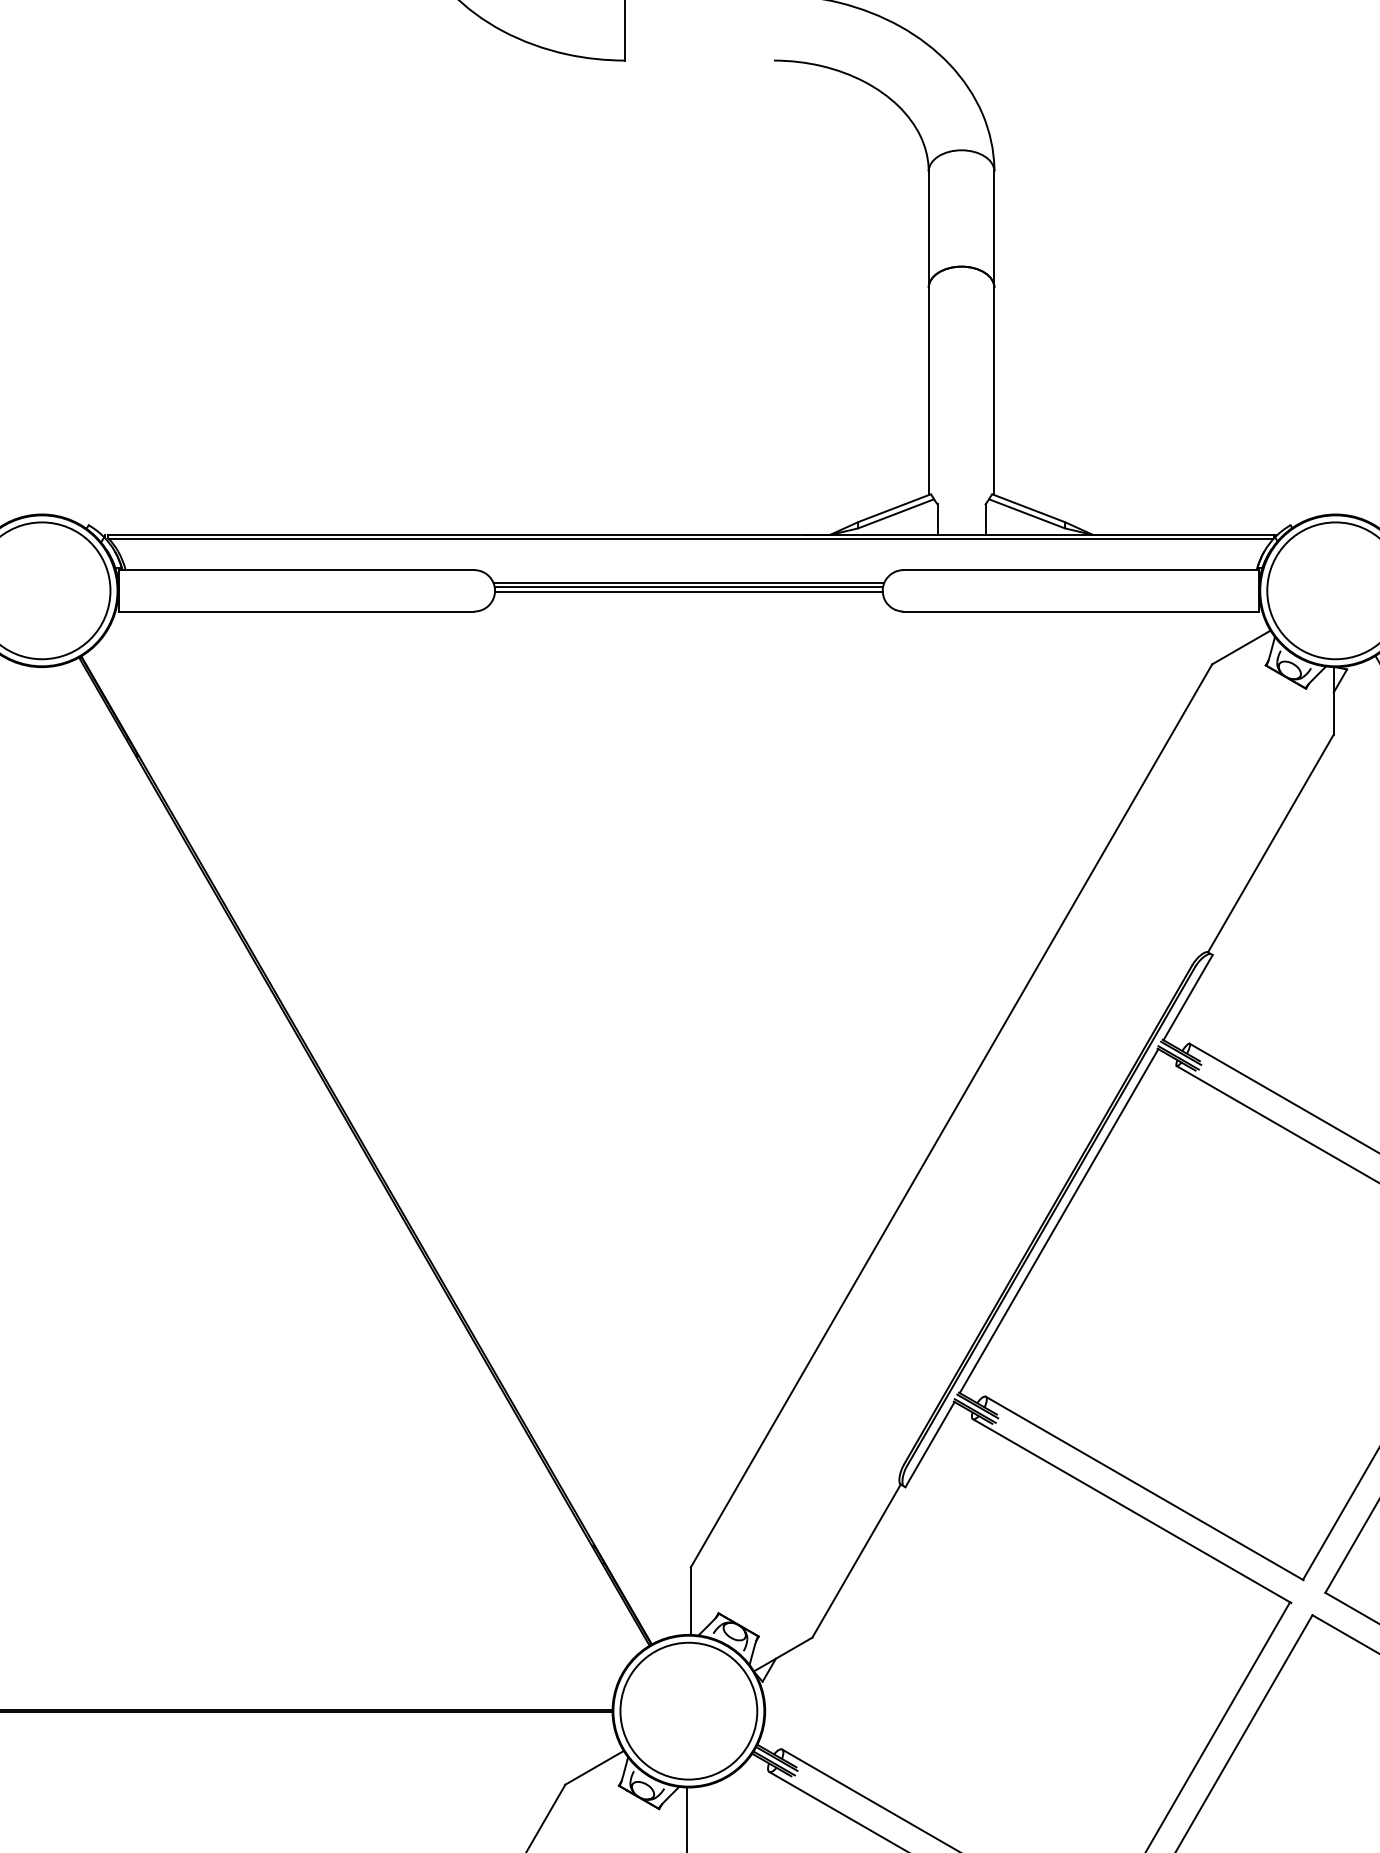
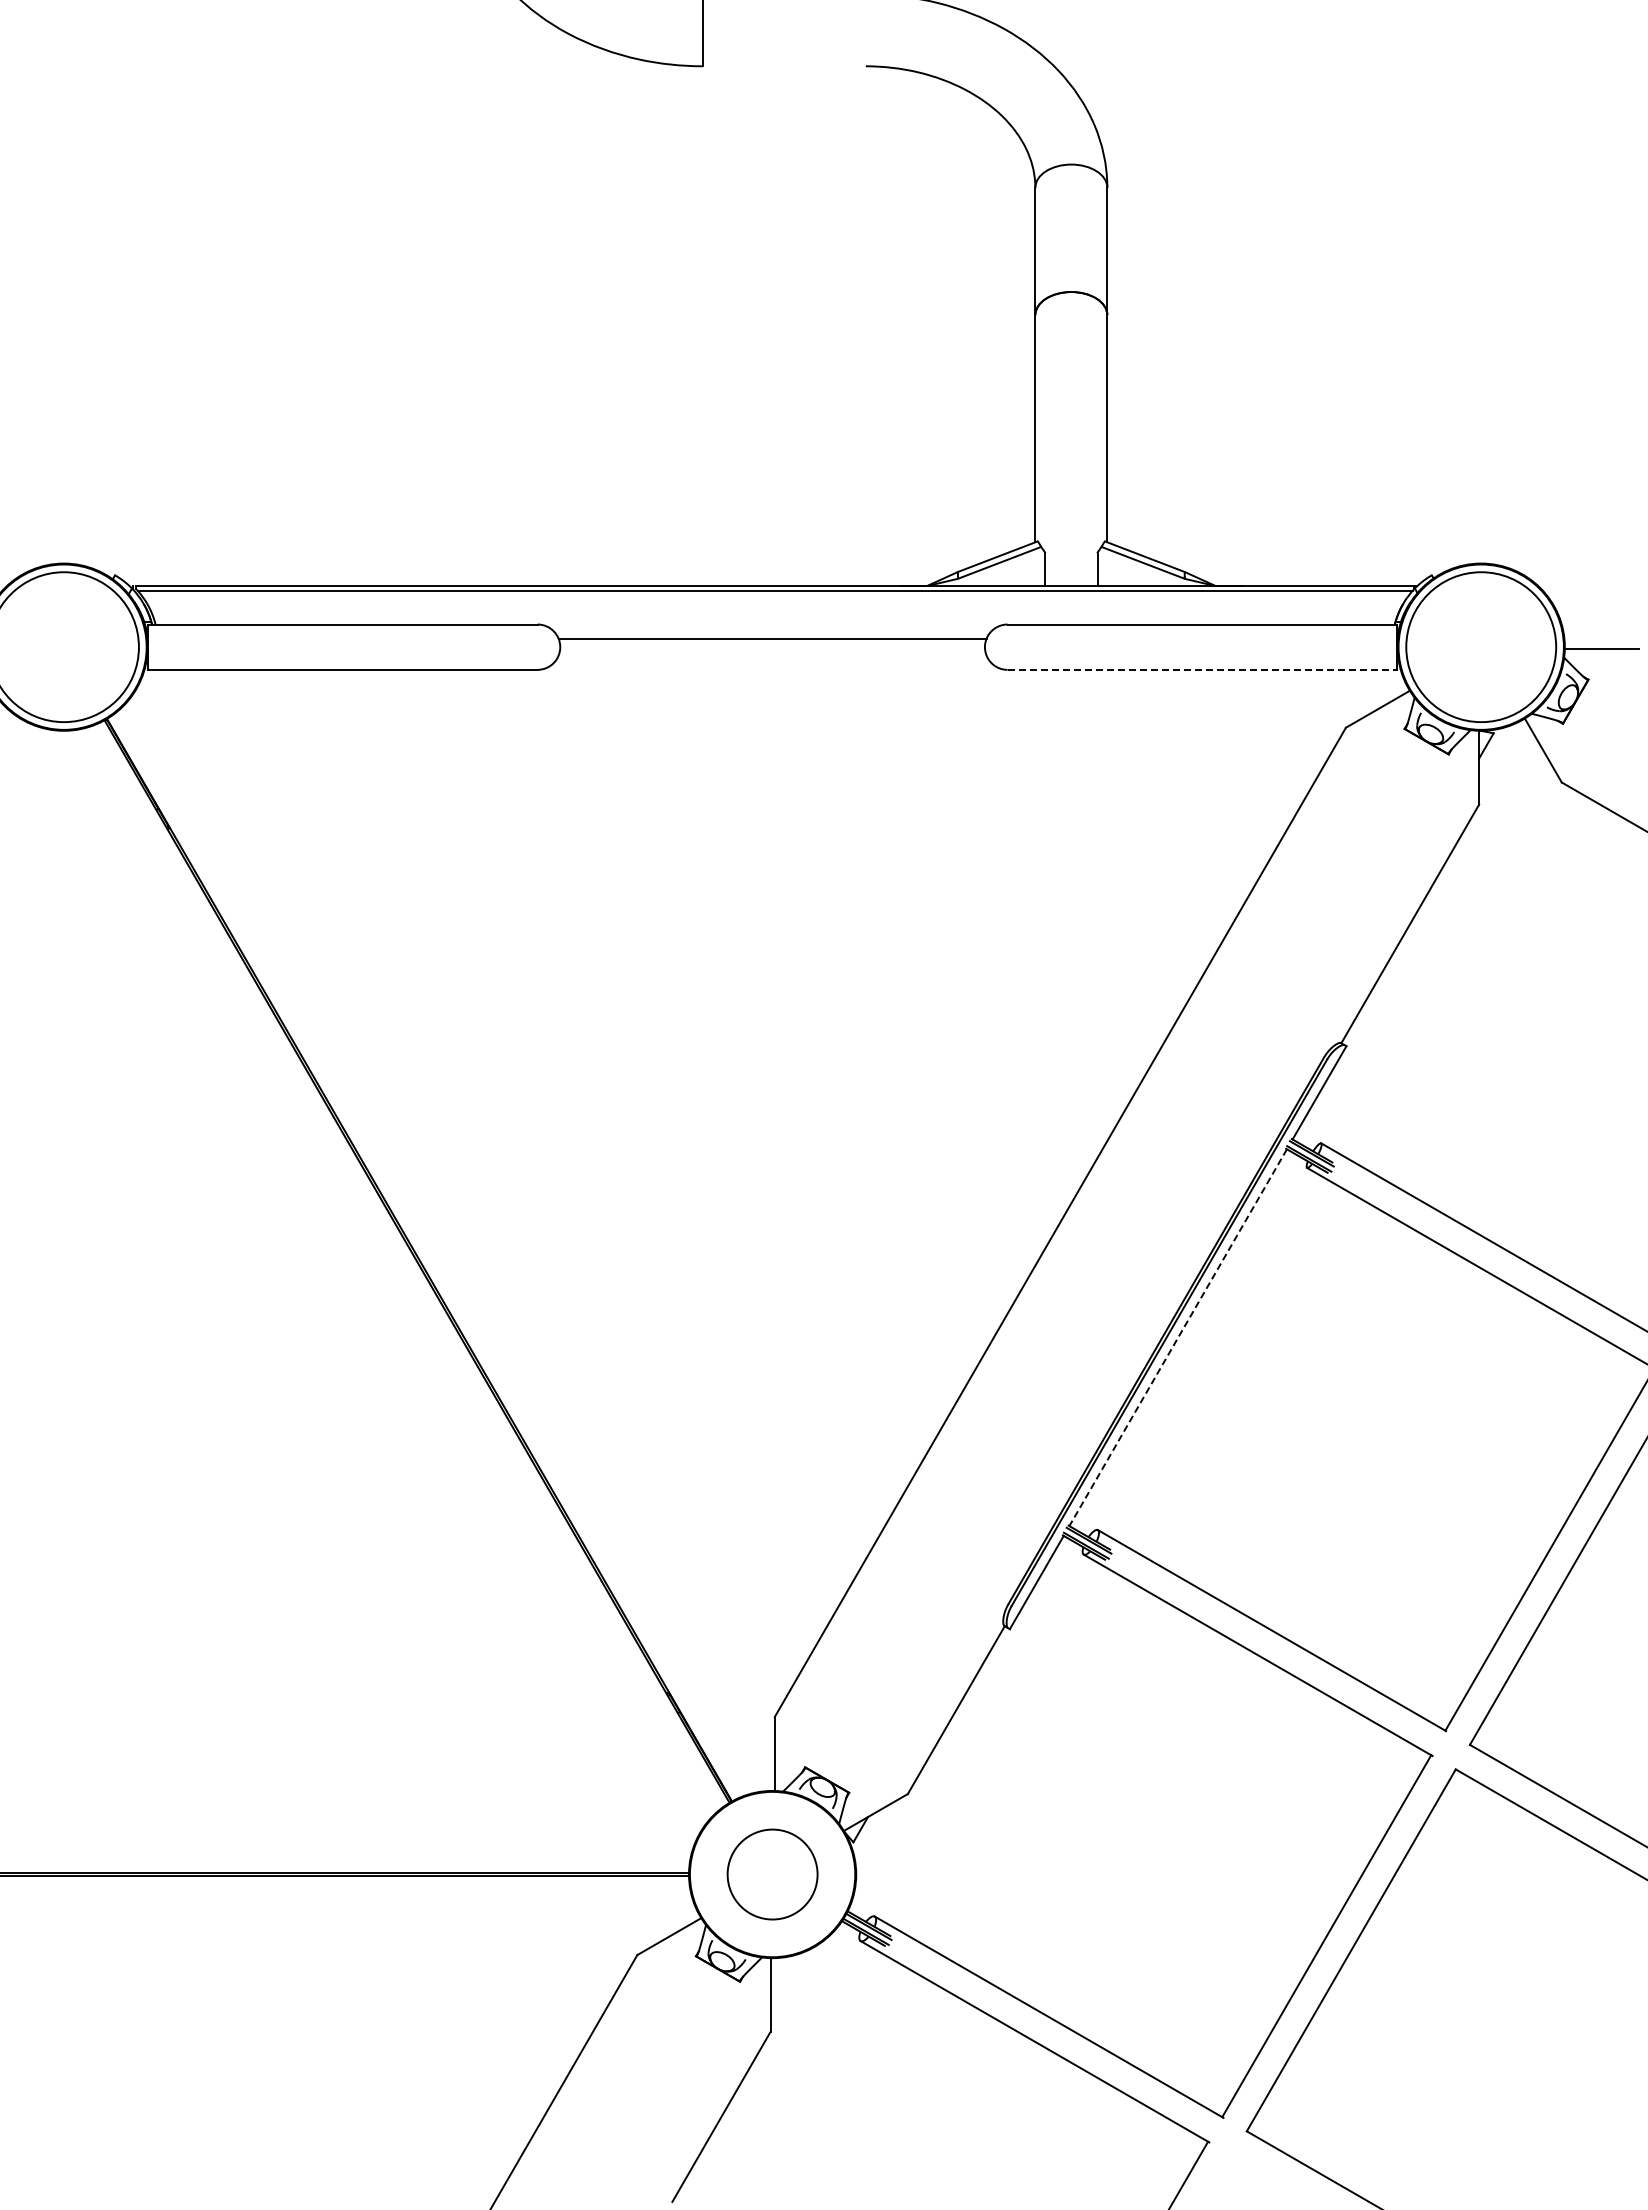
line: (688, 586) -> (772, 642), removed
line: (688, 592) -> (772, 648), removed
line: (1081, 611) -> (1202, 669), solid -> dashed
line: (1059, 1220) -> (1178, 1337), solid -> dashed
circle: (688, 1711) -> (772, 1874), size x0.6

